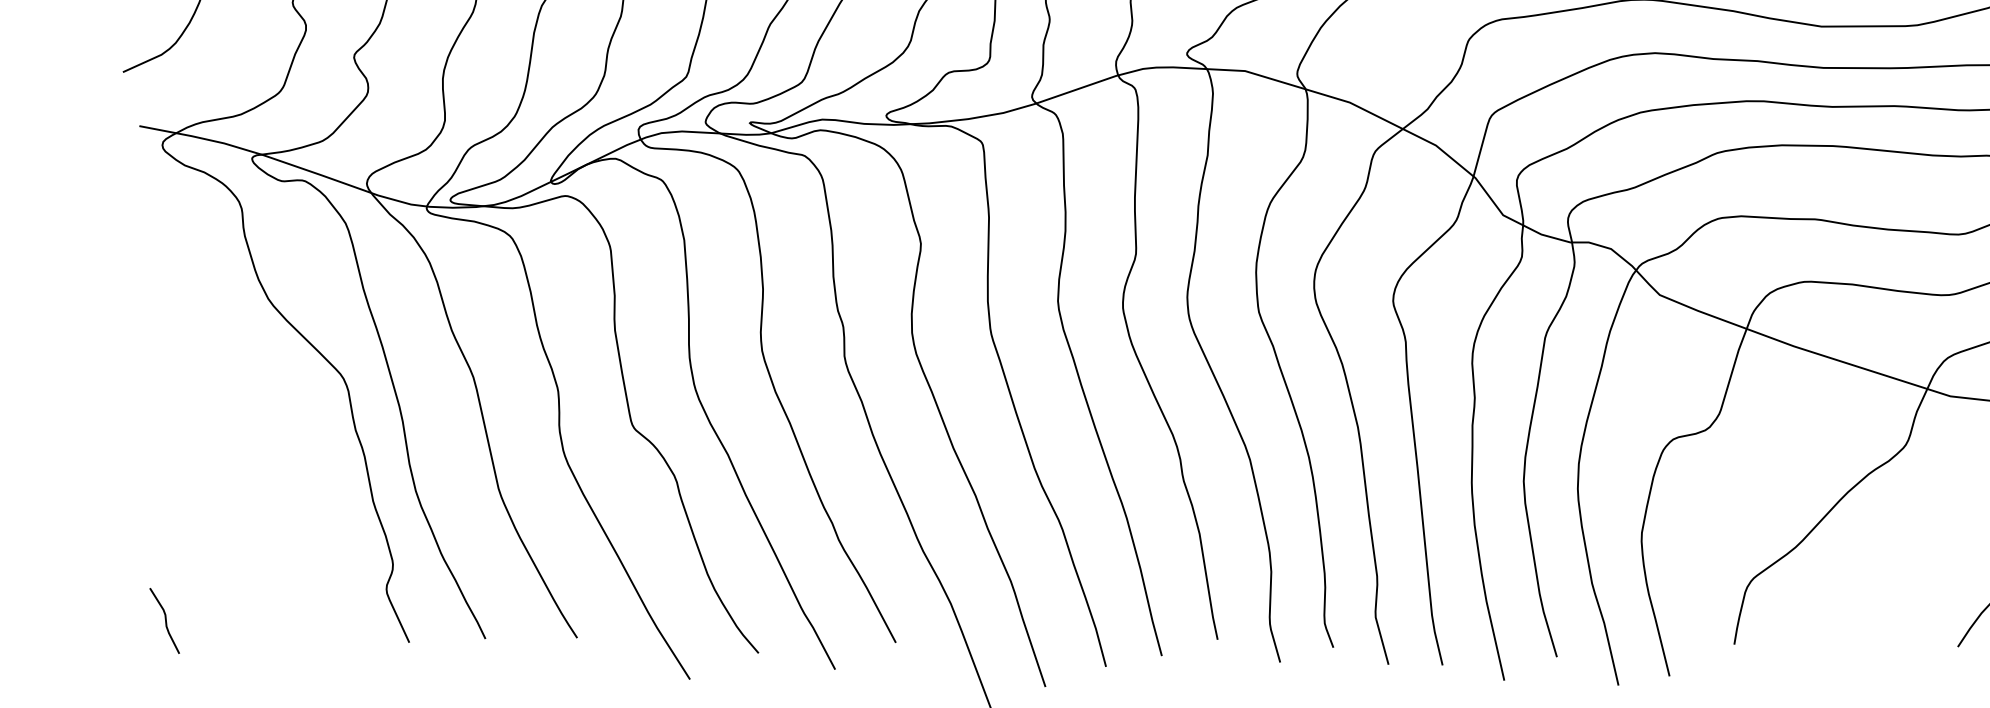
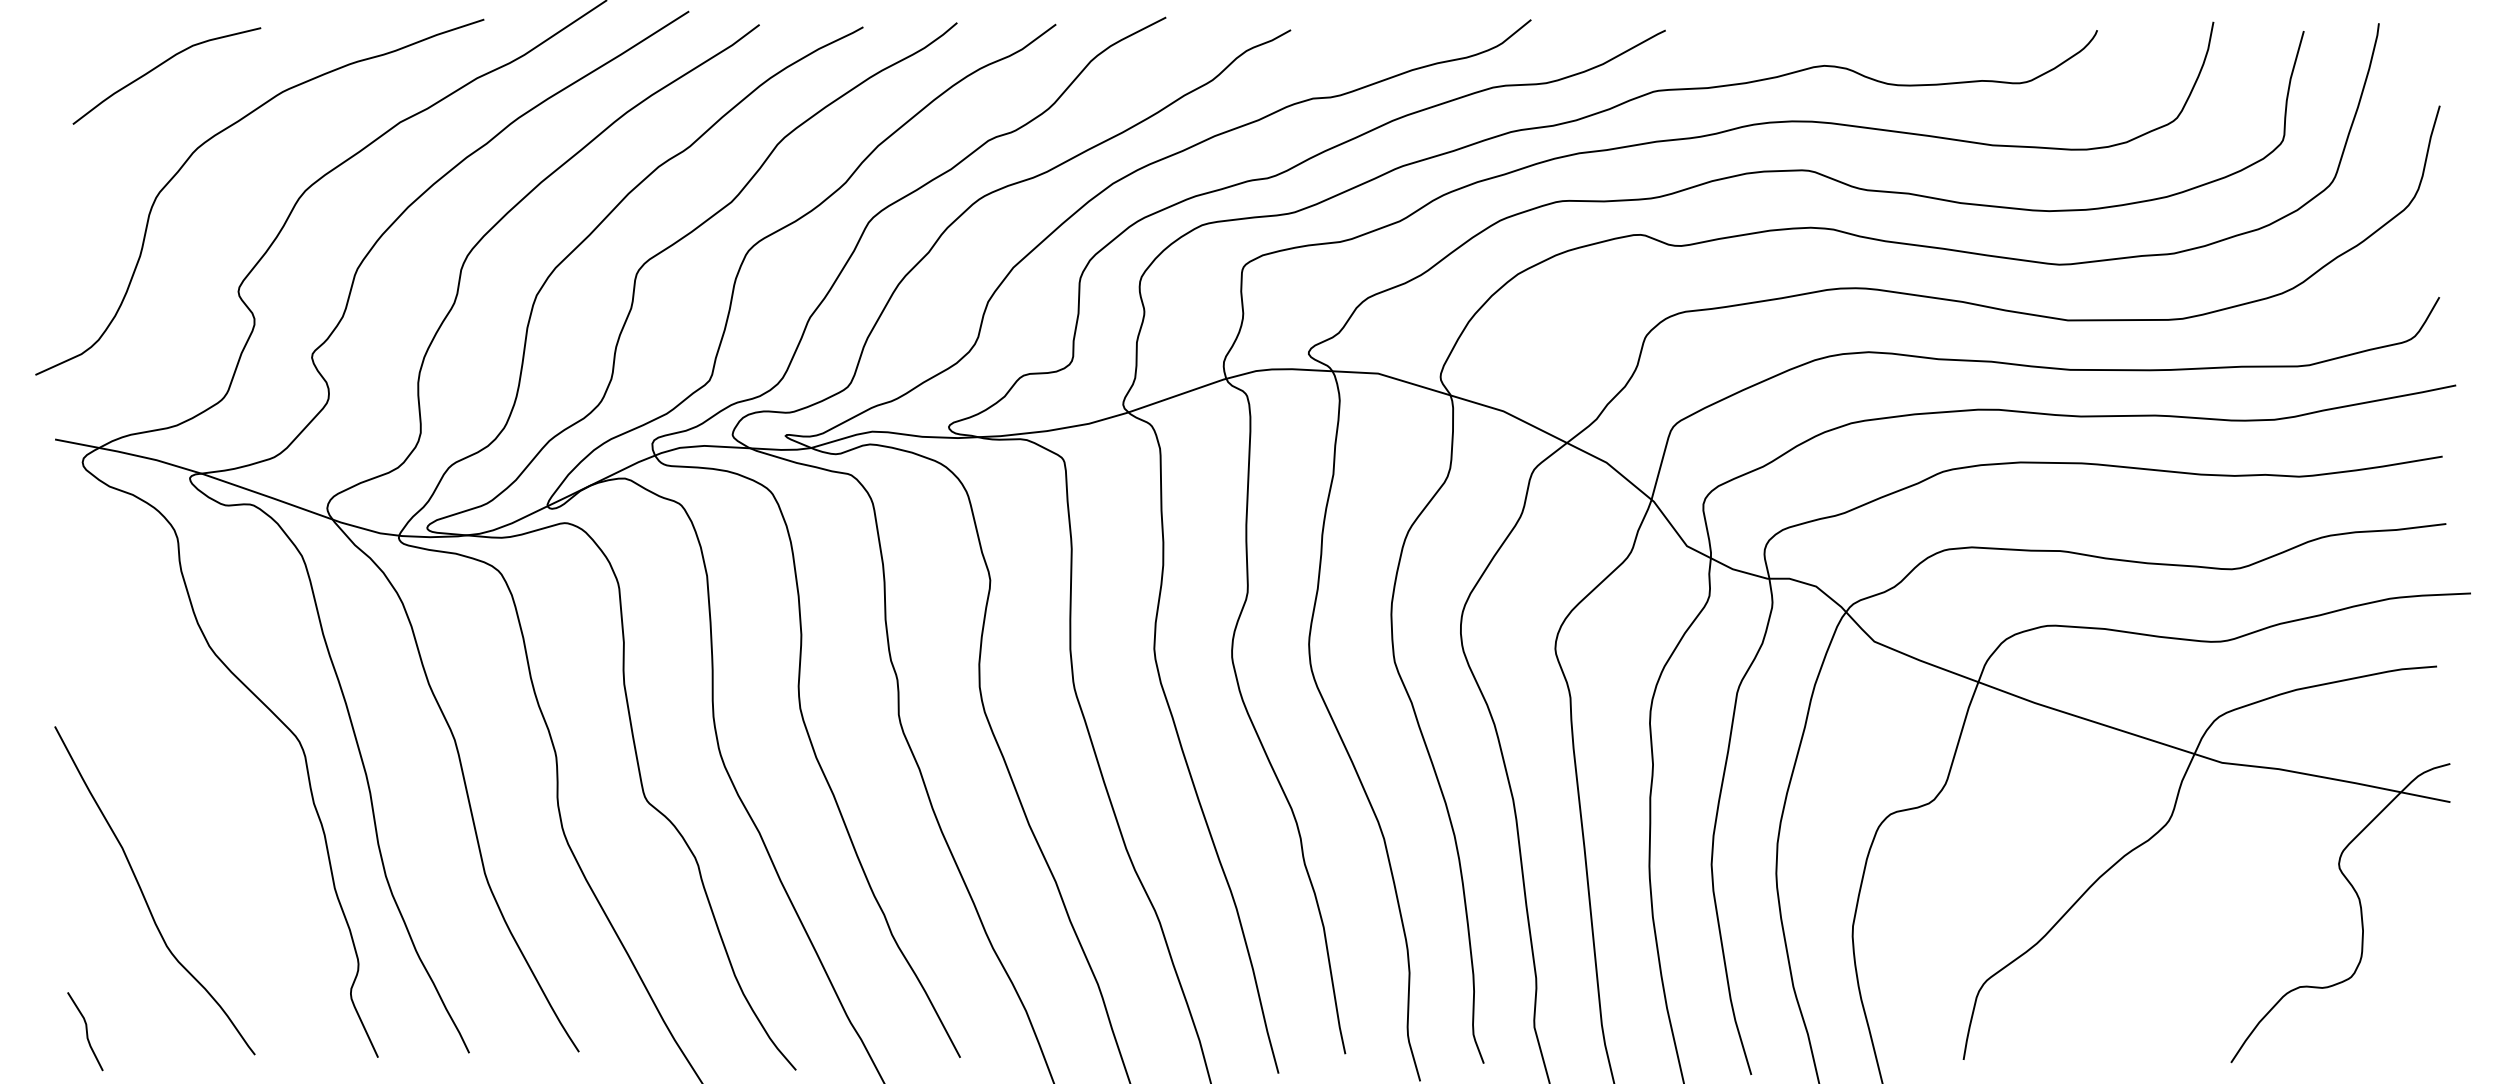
curve: (213, 504) -> (143, 892), added

